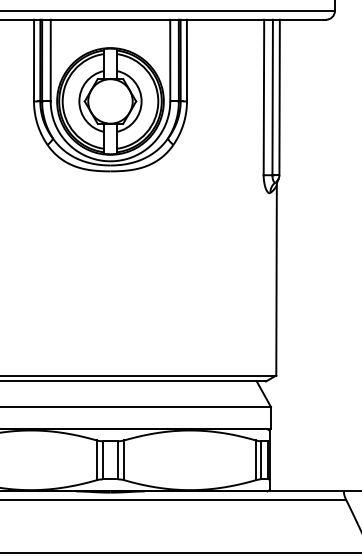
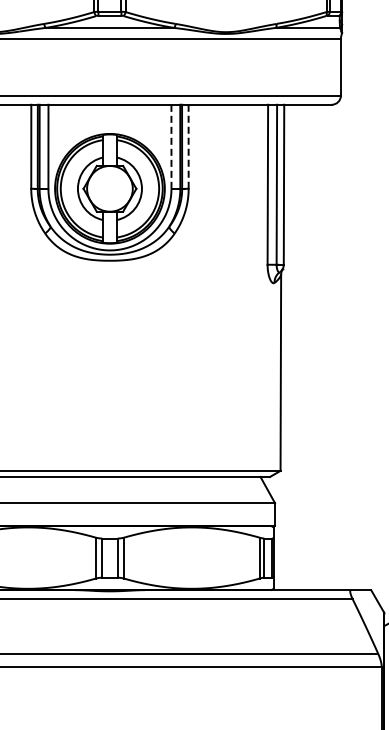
line: (170, 60) -> (171, 146), solid -> dashed
line: (186, 61) -> (188, 147), solid -> dashed

